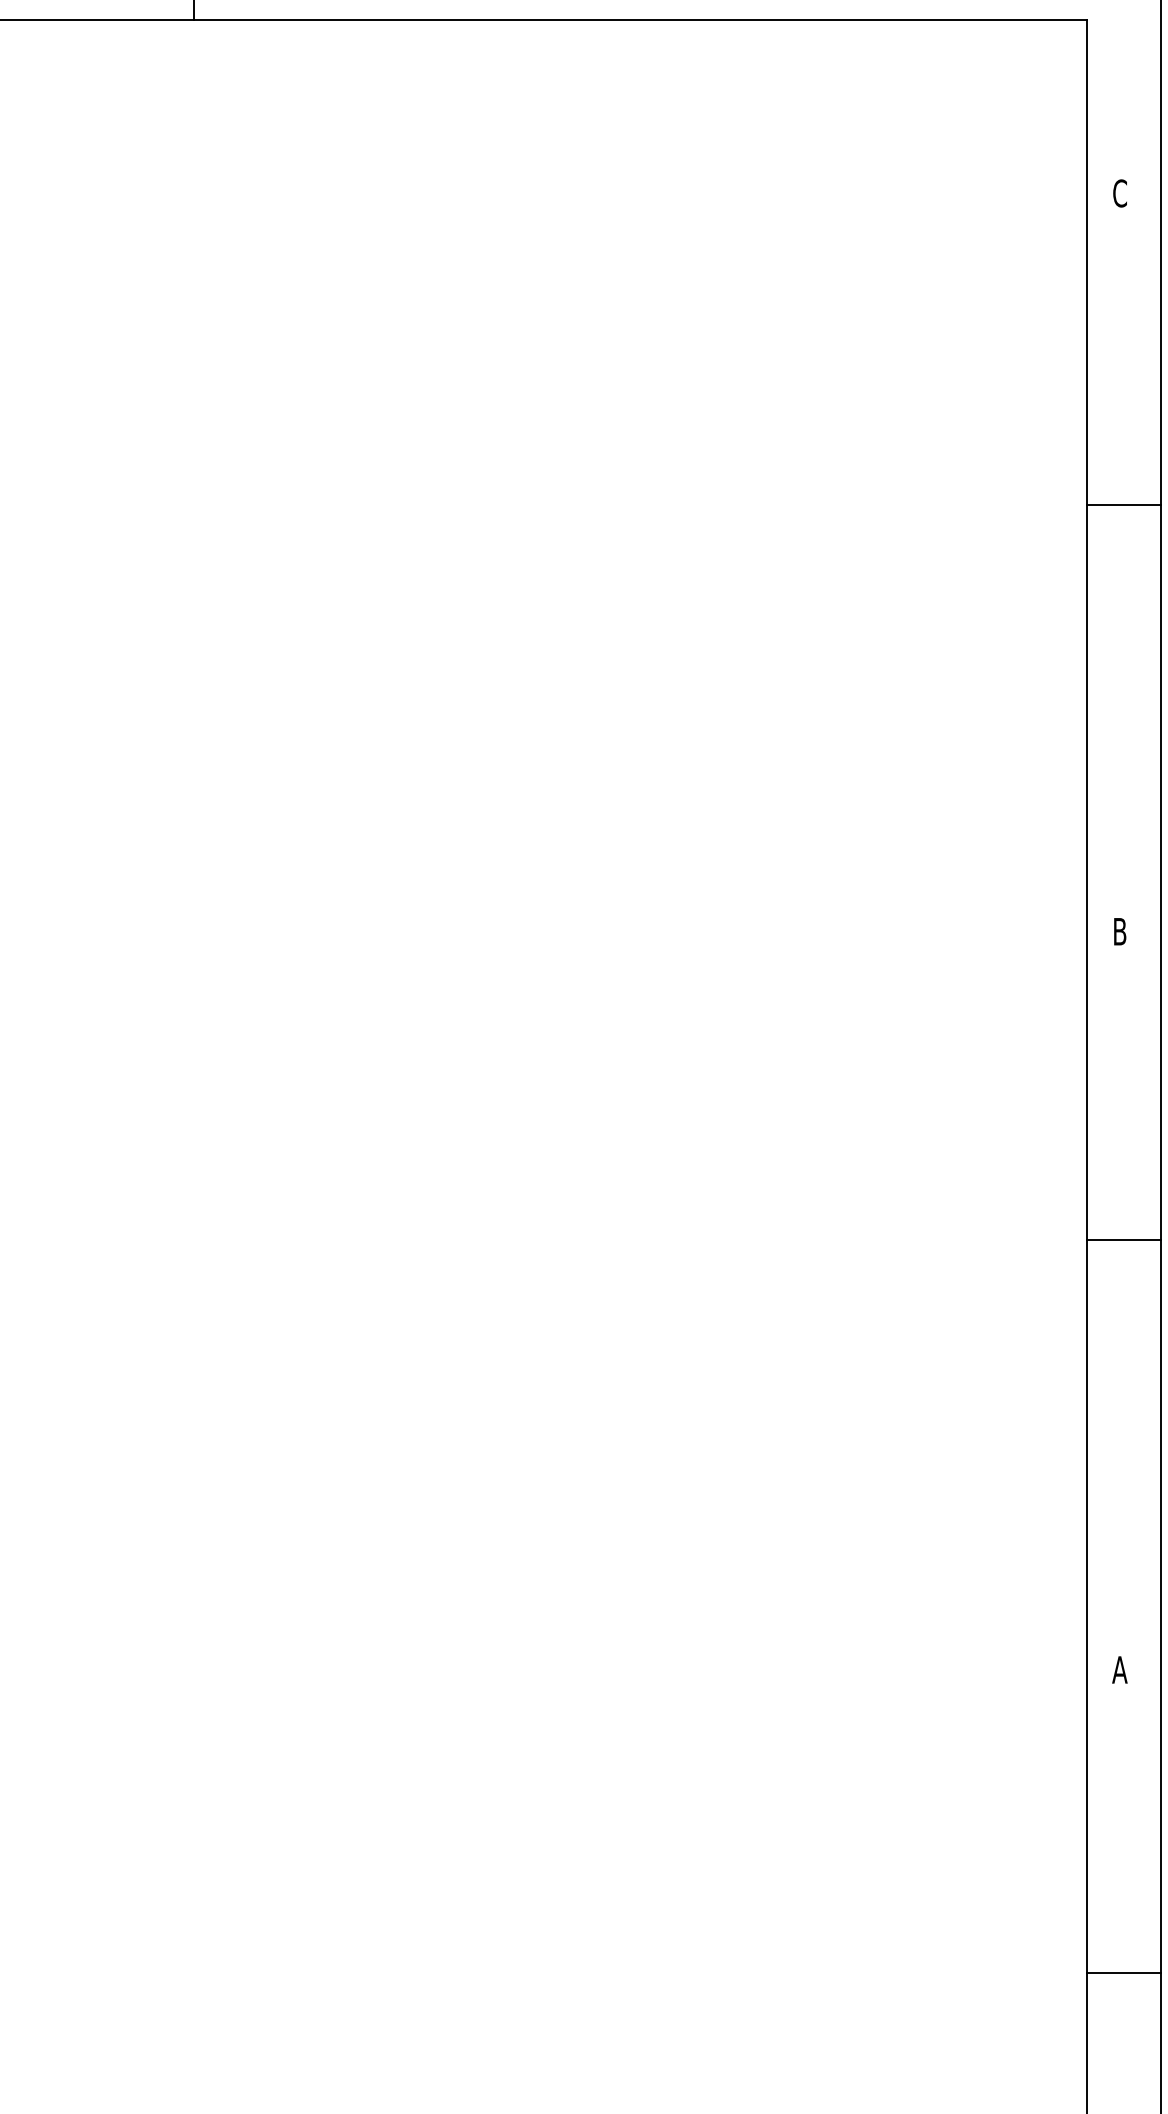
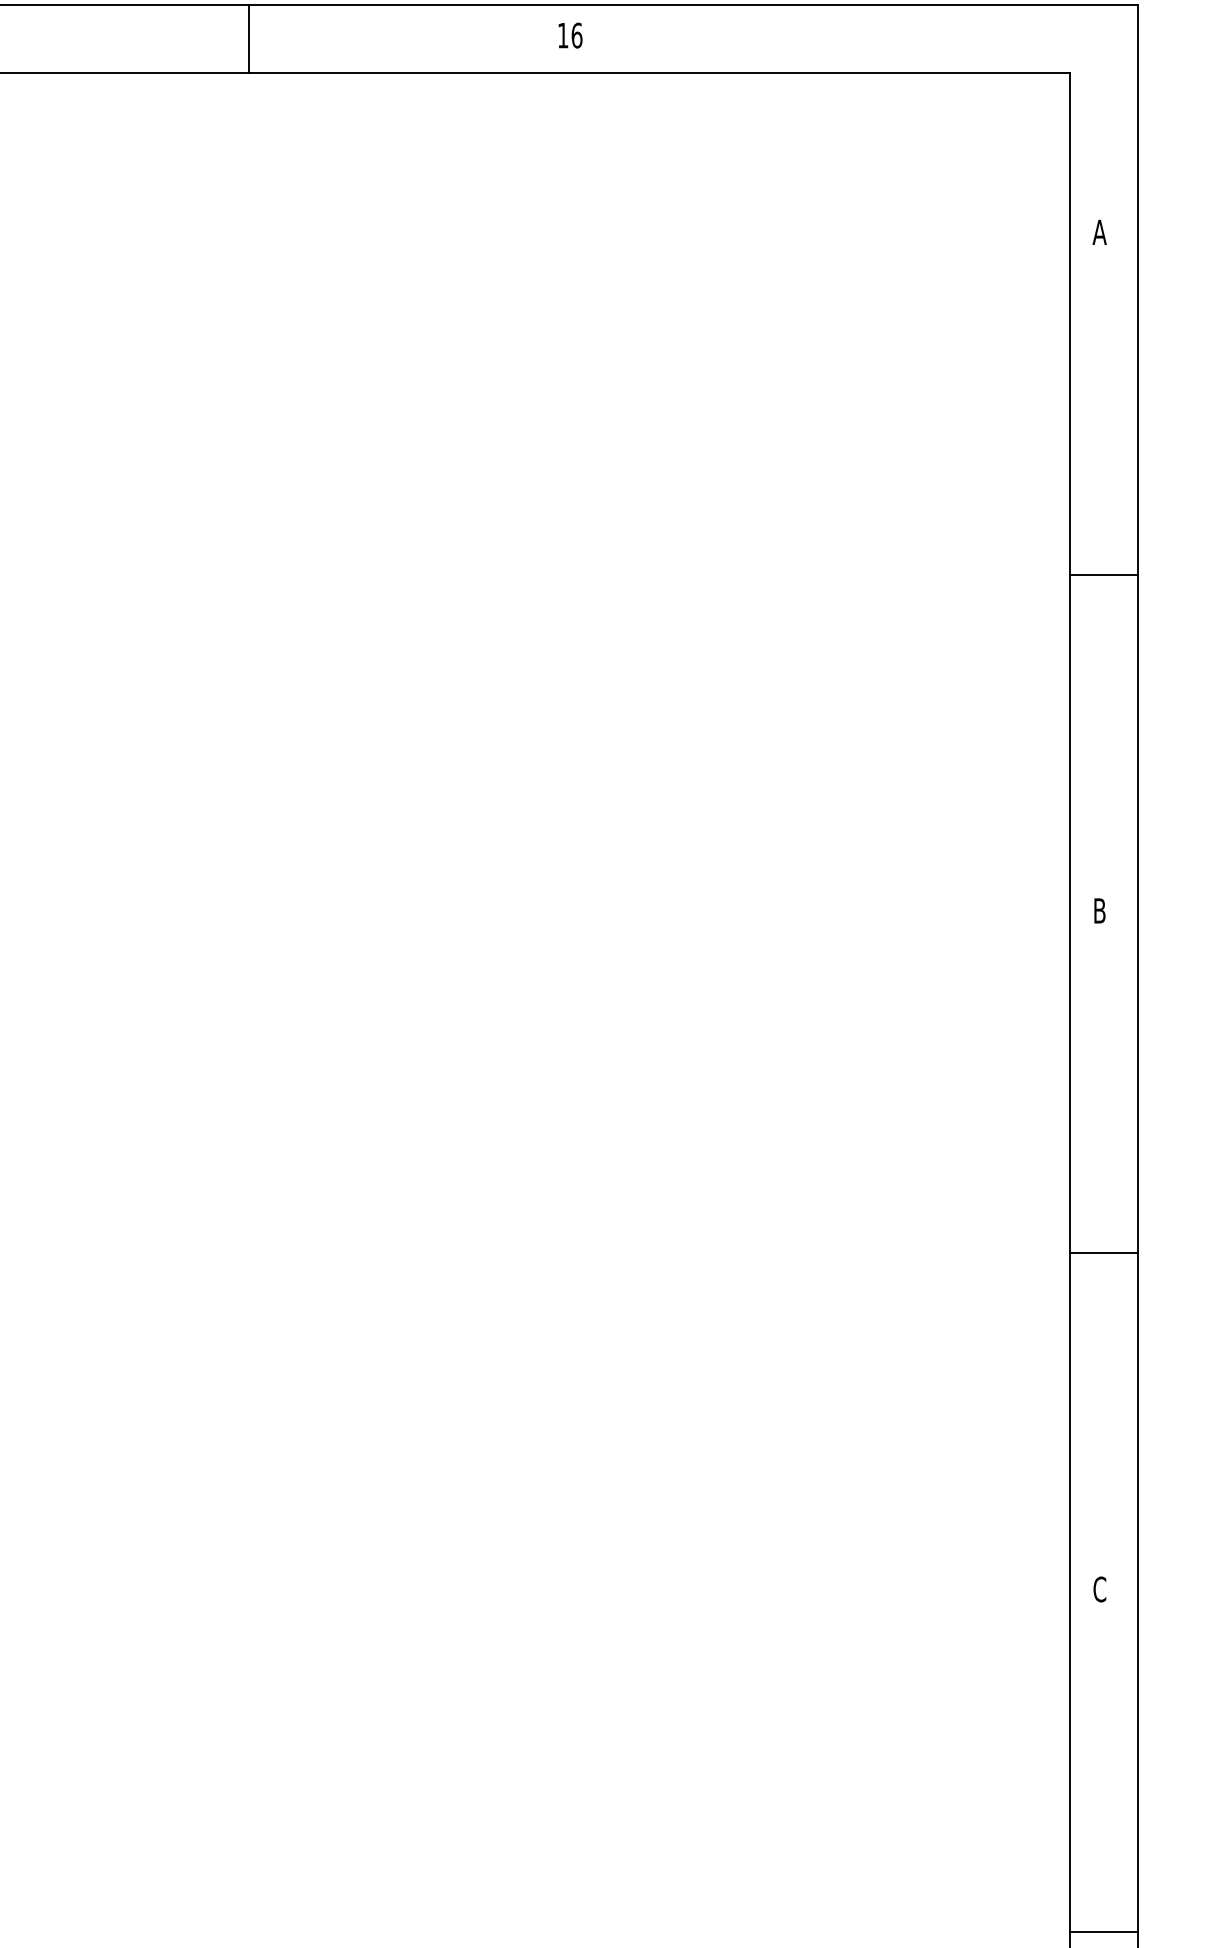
text: (1119, 193) -> (1099, 232), C -> A
line: (1124, 504) -> (1103, 574), moved
line: (1124, 1240) -> (1103, 1253), moved
text: (1119, 1670) -> (1099, 1589), A -> C
line: (1124, 1972) -> (1103, 1931), moved

